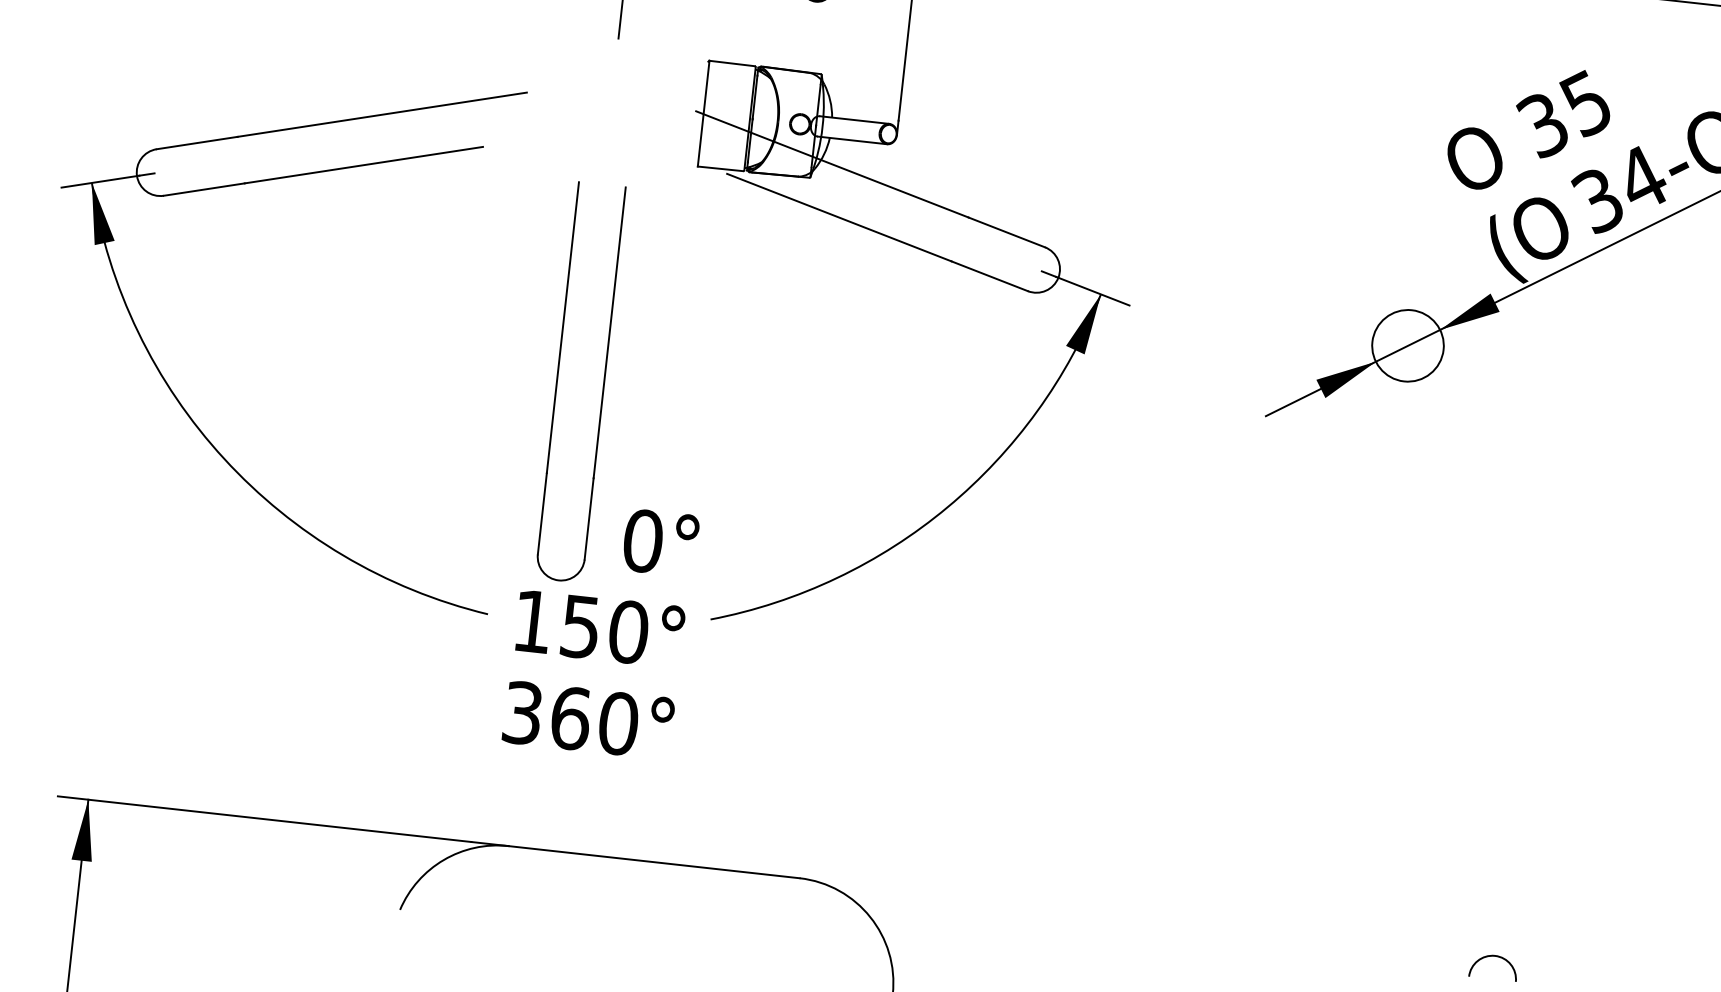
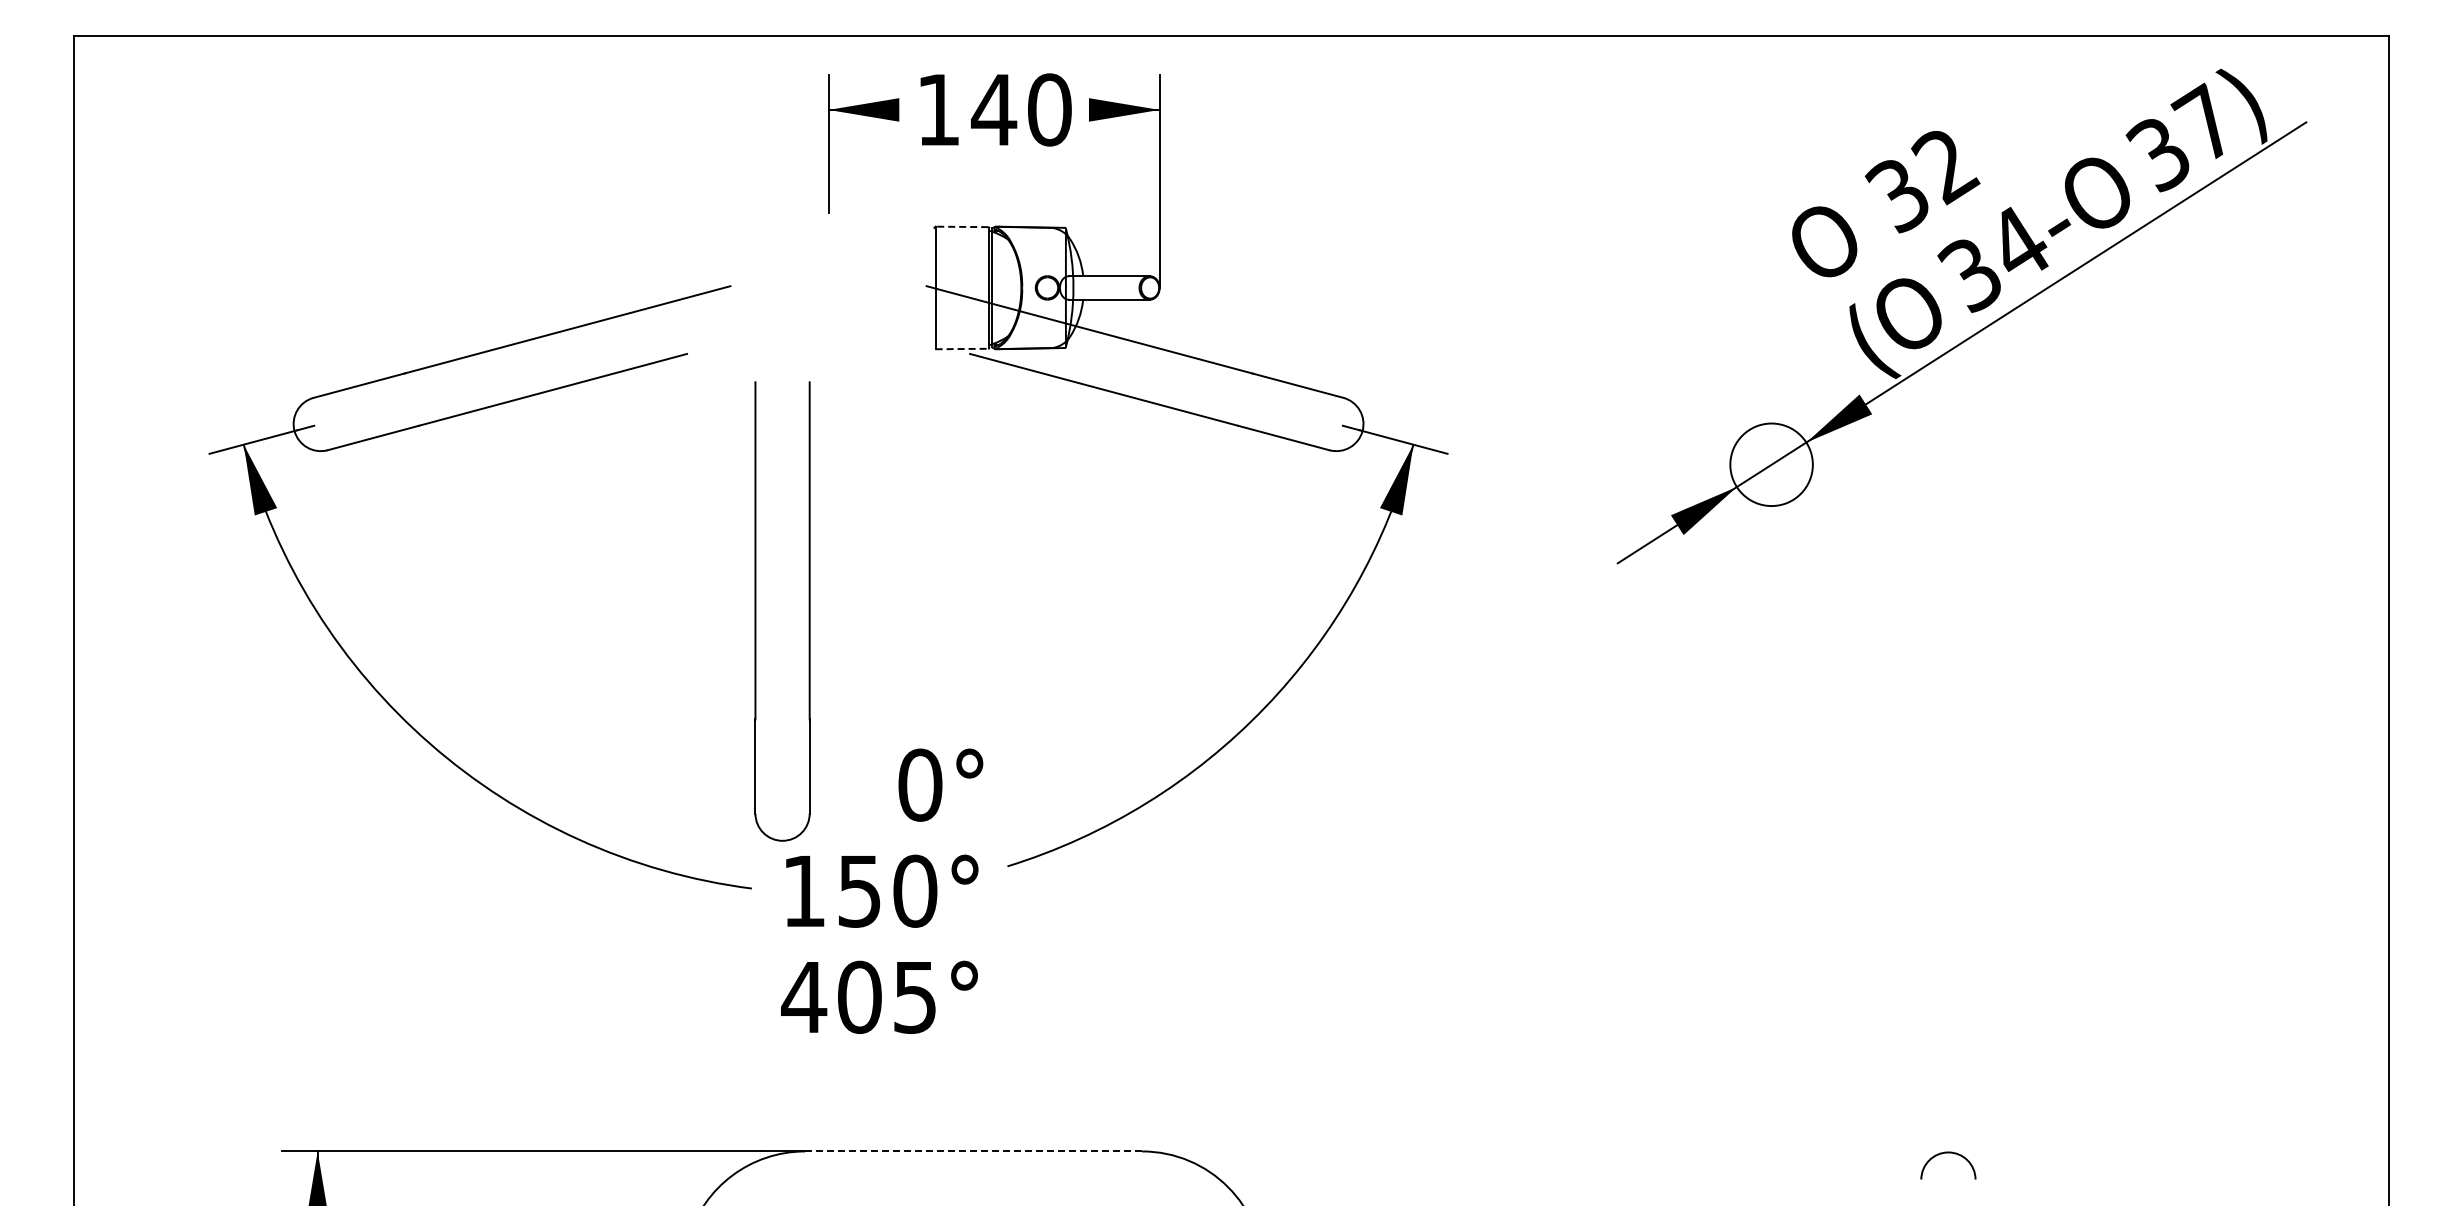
line: (731, 63) -> (961, 226), solid -> dashed
text: (1586, 104) -> (1945, 165), 35 -> 32
line: (721, 169) -> (962, 349), solid -> dashed
part: (558, 380) -> (756, 611), moved
text: (570, 718) -> (859, 997), 360 -> 405
line: (654, 862) -> (973, 1151), solid -> dashed

